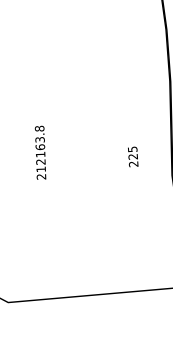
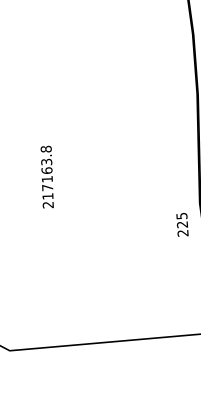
text: (133, 156) -> (182, 224), moved
text: (40, 161) -> (47, 187), 212163.8 -> 217163.8

